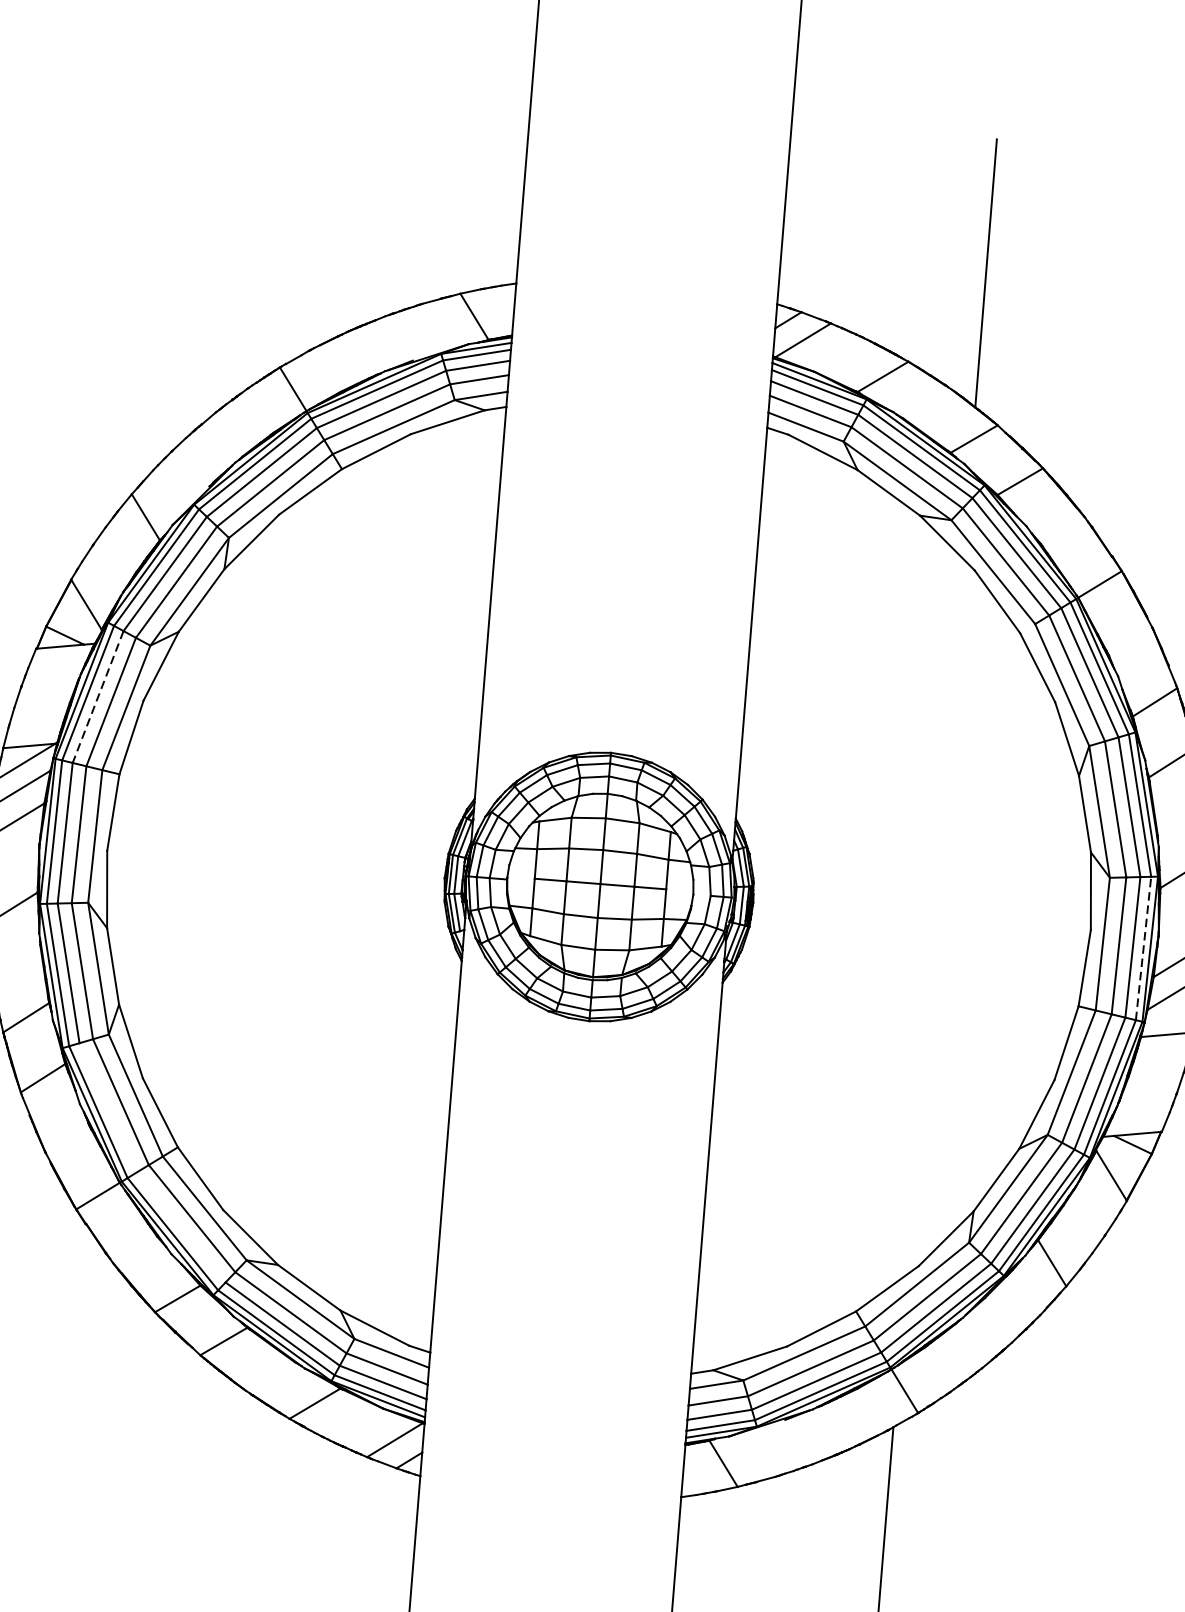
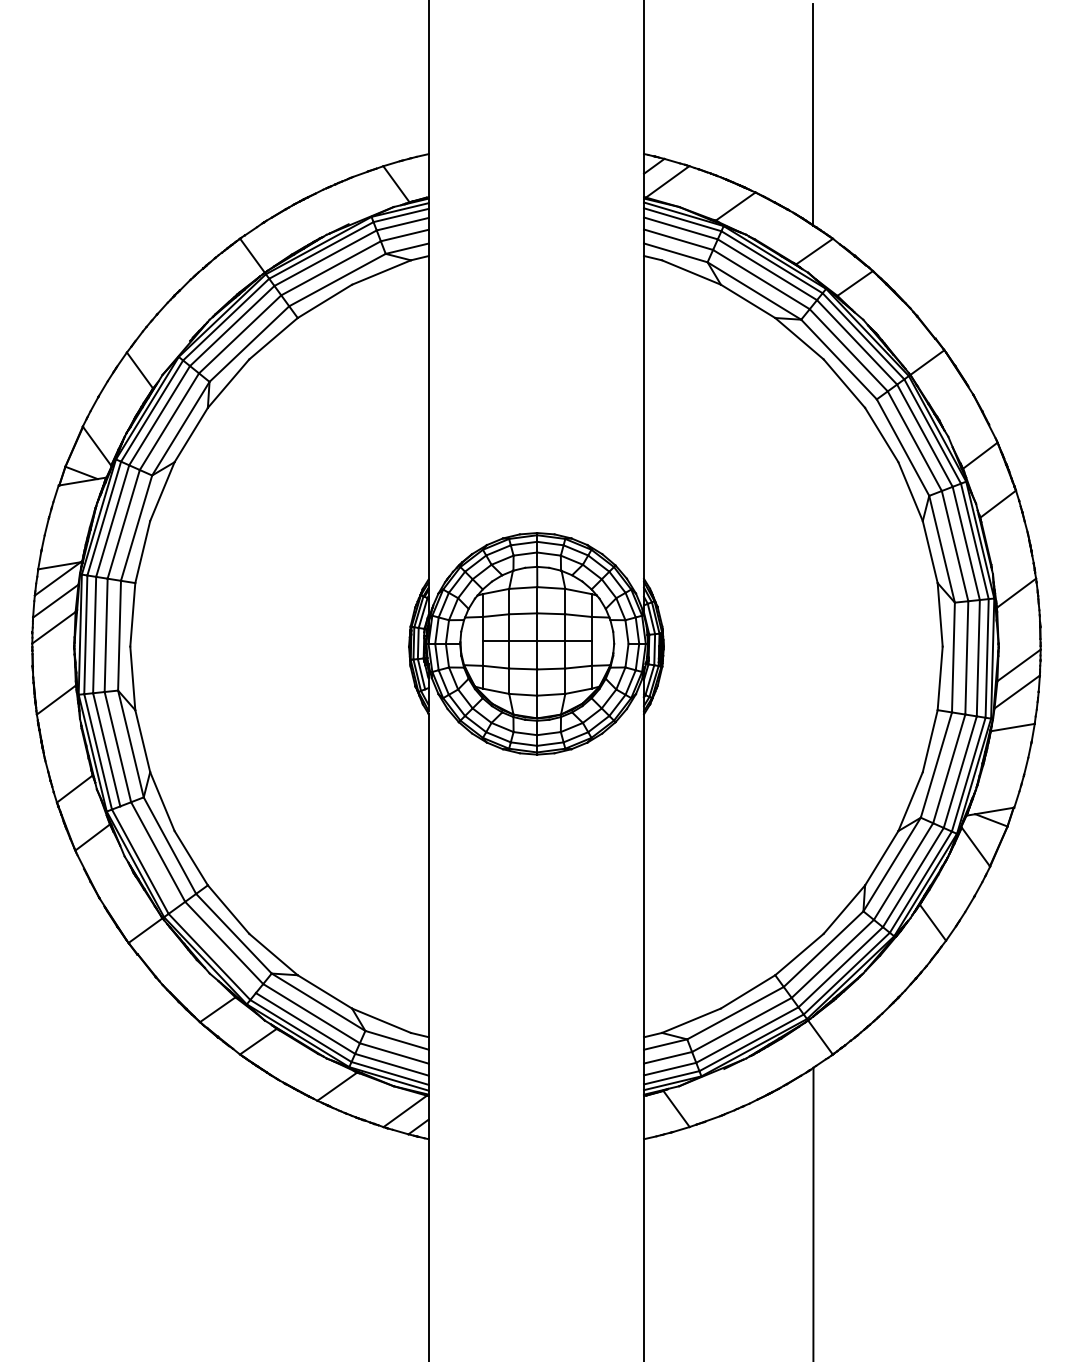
line: (97, 697) -> (112, 521), dashed -> solid
line: (1144, 947) -> (987, 657), dashed -> solid

